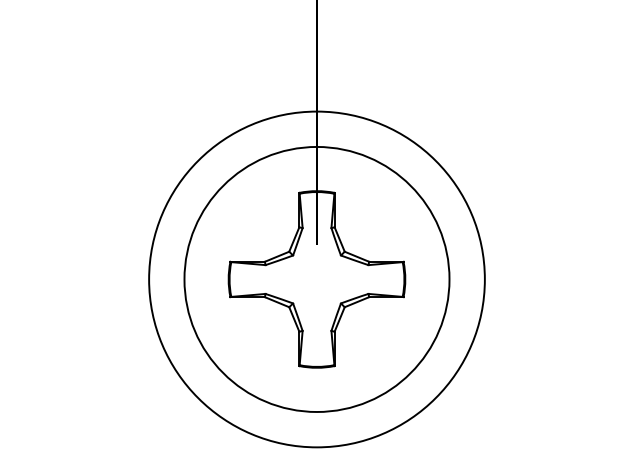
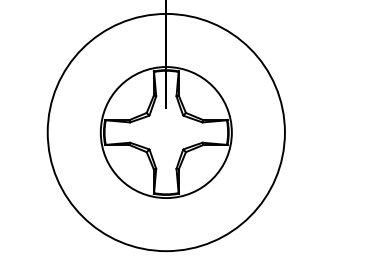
circle: (316, 278) -> (165, 131), size x0.7

